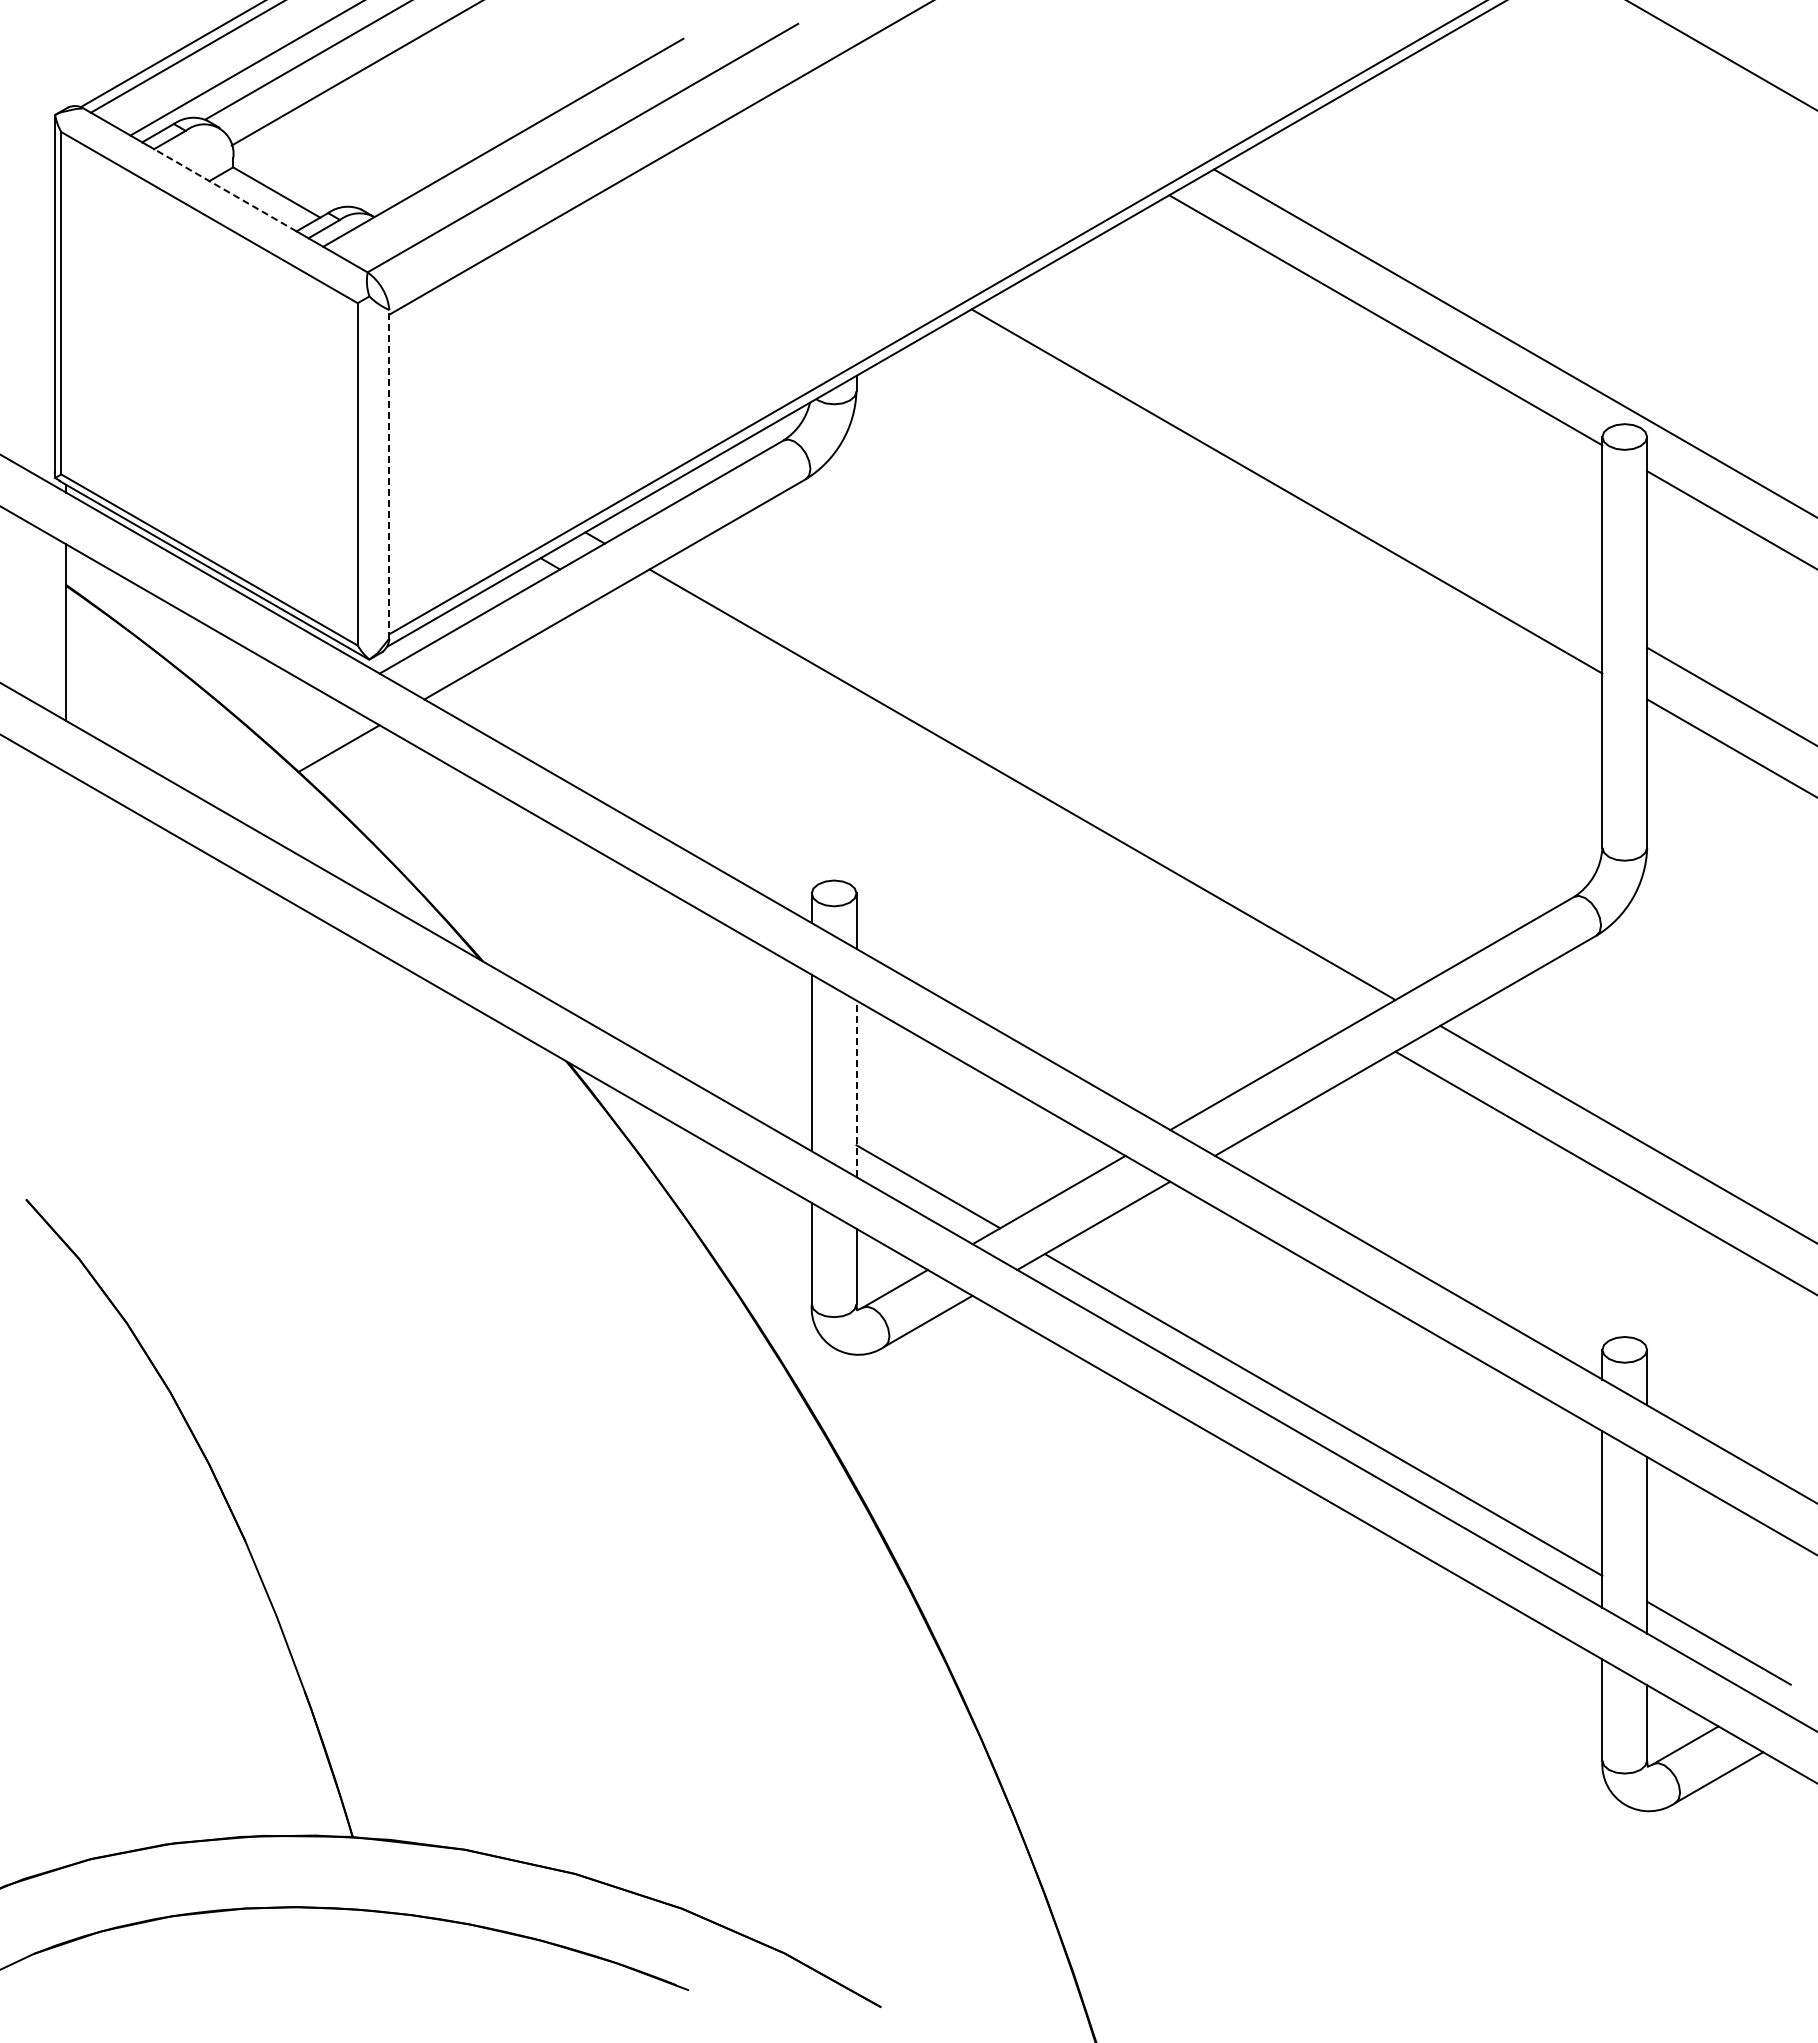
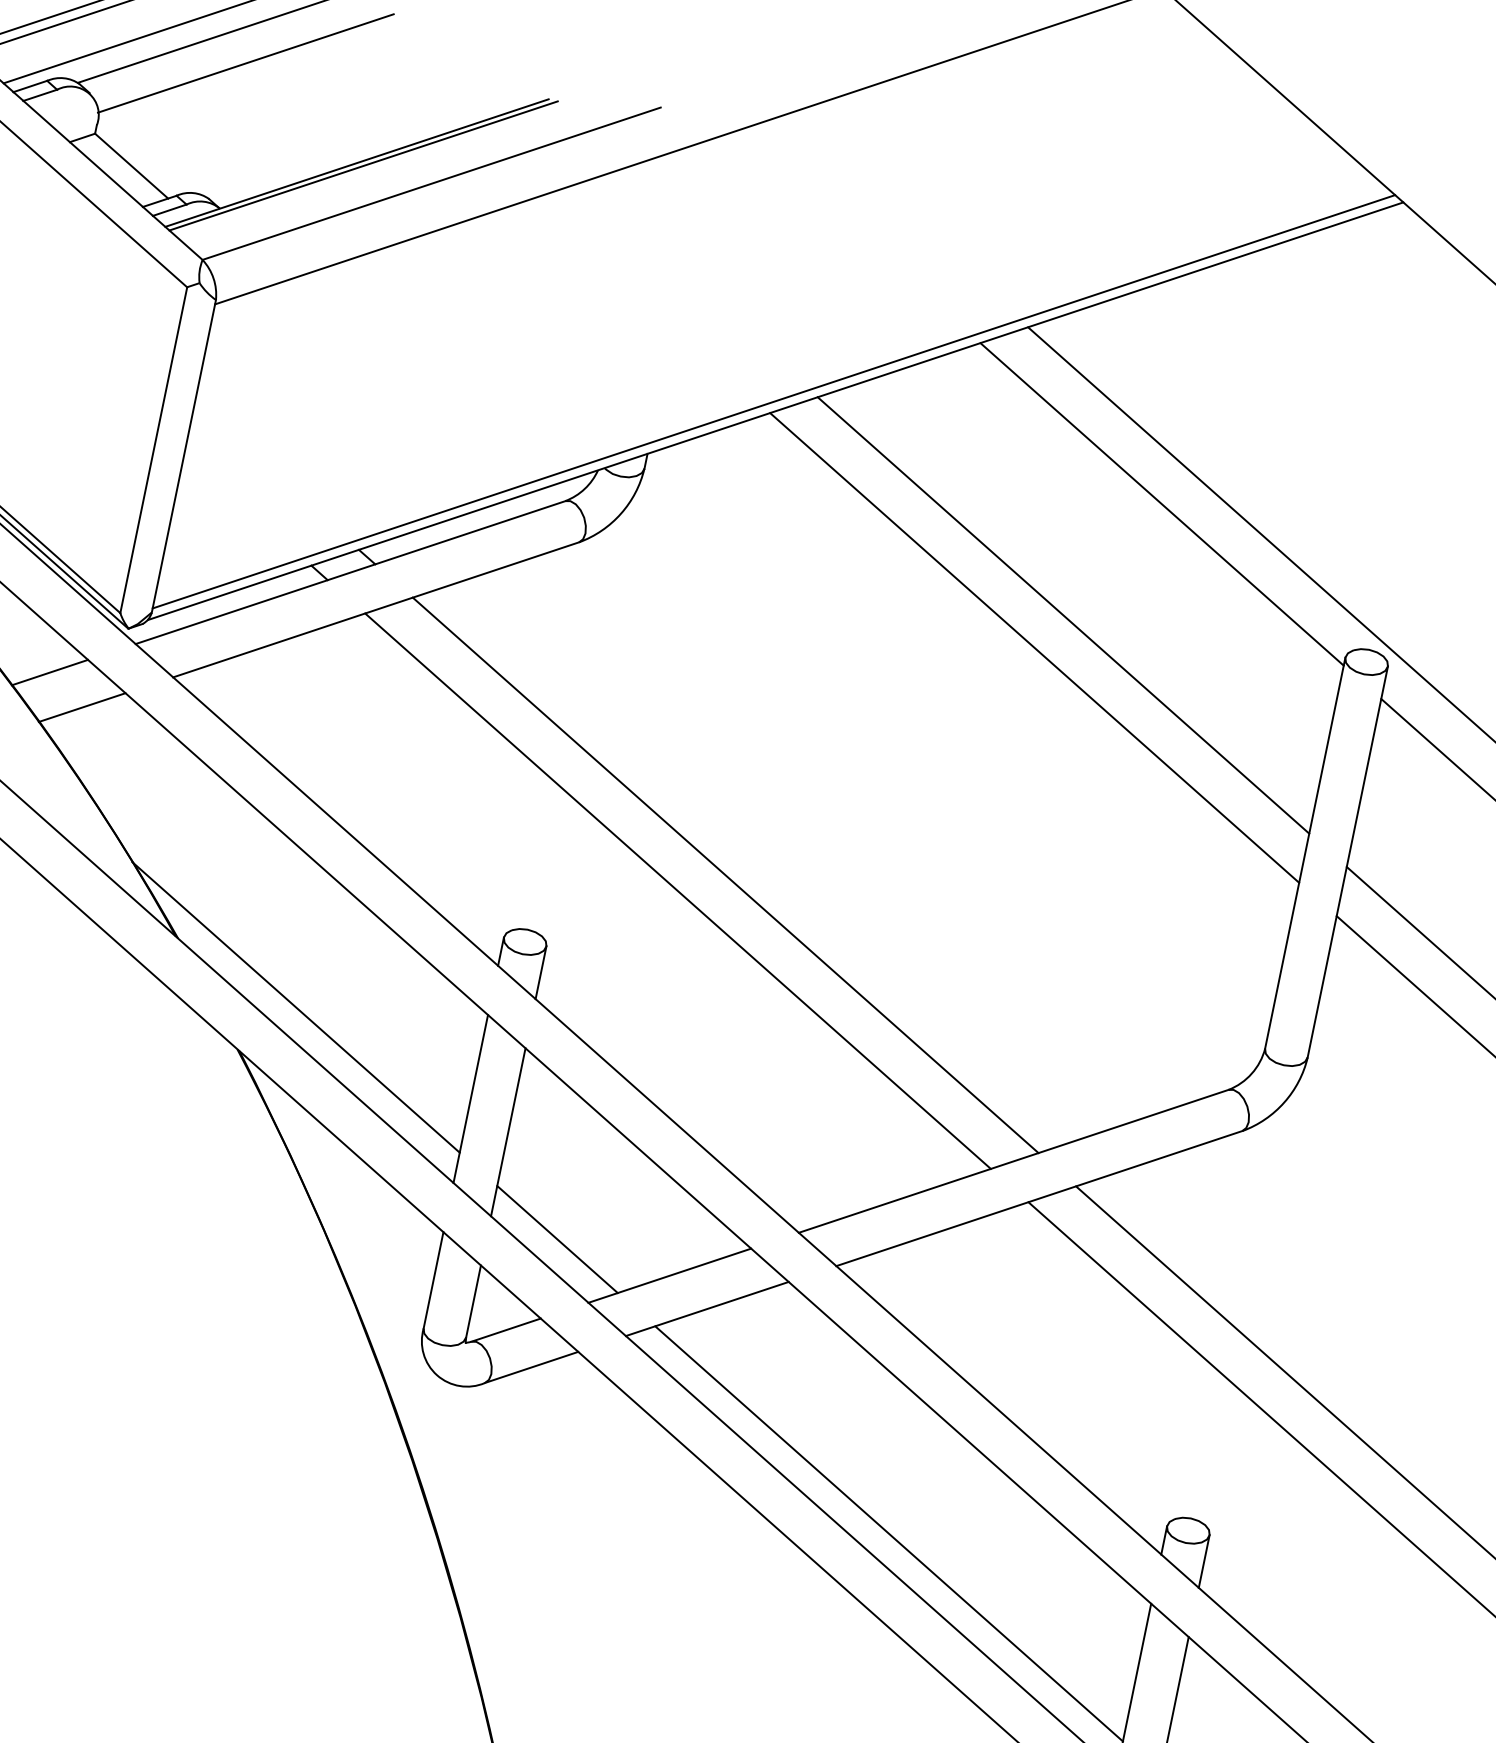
line: (510, 144) -> (363, 166), added
line: (224, 190) -> (82, 154), dashed -> solid
line: (1309, 452) -> (1063, 615), added
line: (389, 473) -> (184, 455), dashed -> solid
line: (298, 719) -> (49, 671), added
line: (977, 810) -> (677, 891), added
line: (616, 1006) -> (295, 1007), added
line: (856, 1088) -> (508, 1131), dashed -> solid

